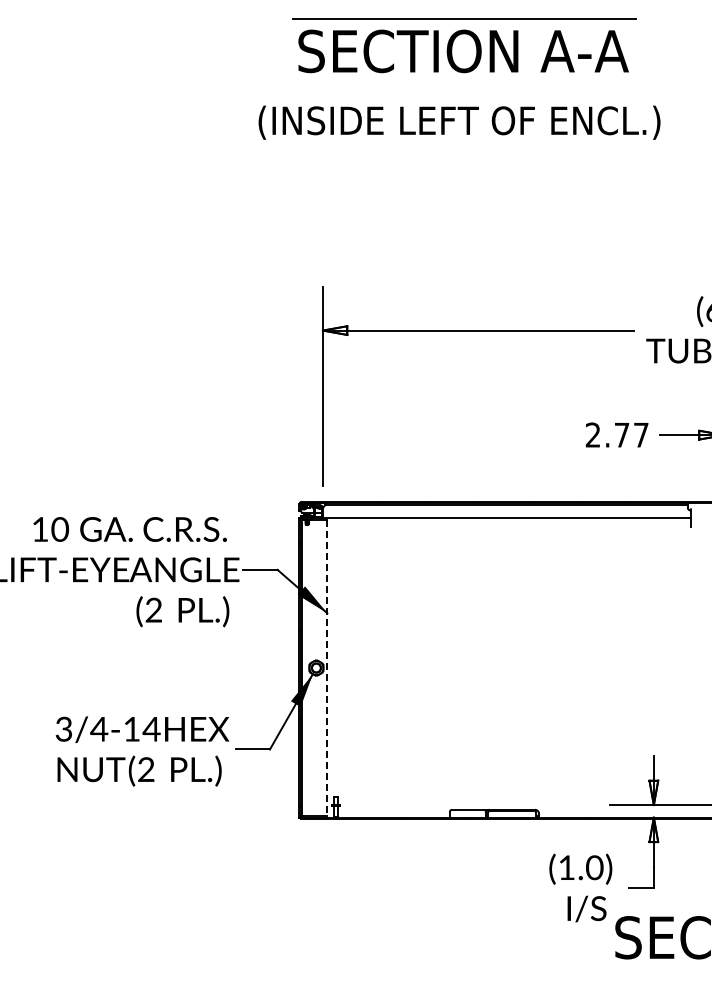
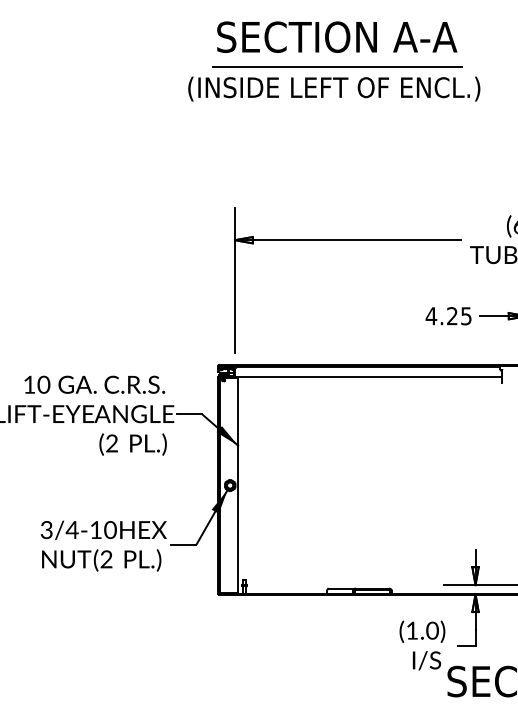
line: (464, 18) -> (337, 67), moved
text: (616, 434) -> (448, 315), 2.77 -> 4.25
line: (327, 668) -> (238, 485), dashed -> solid
text: (151, 728) -> (110, 529), 3/4-14 -> 3/4-10

